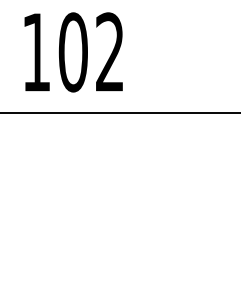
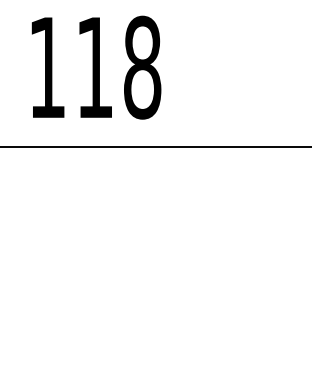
text: (91, 52) -> (118, 67), 102 -> 118

